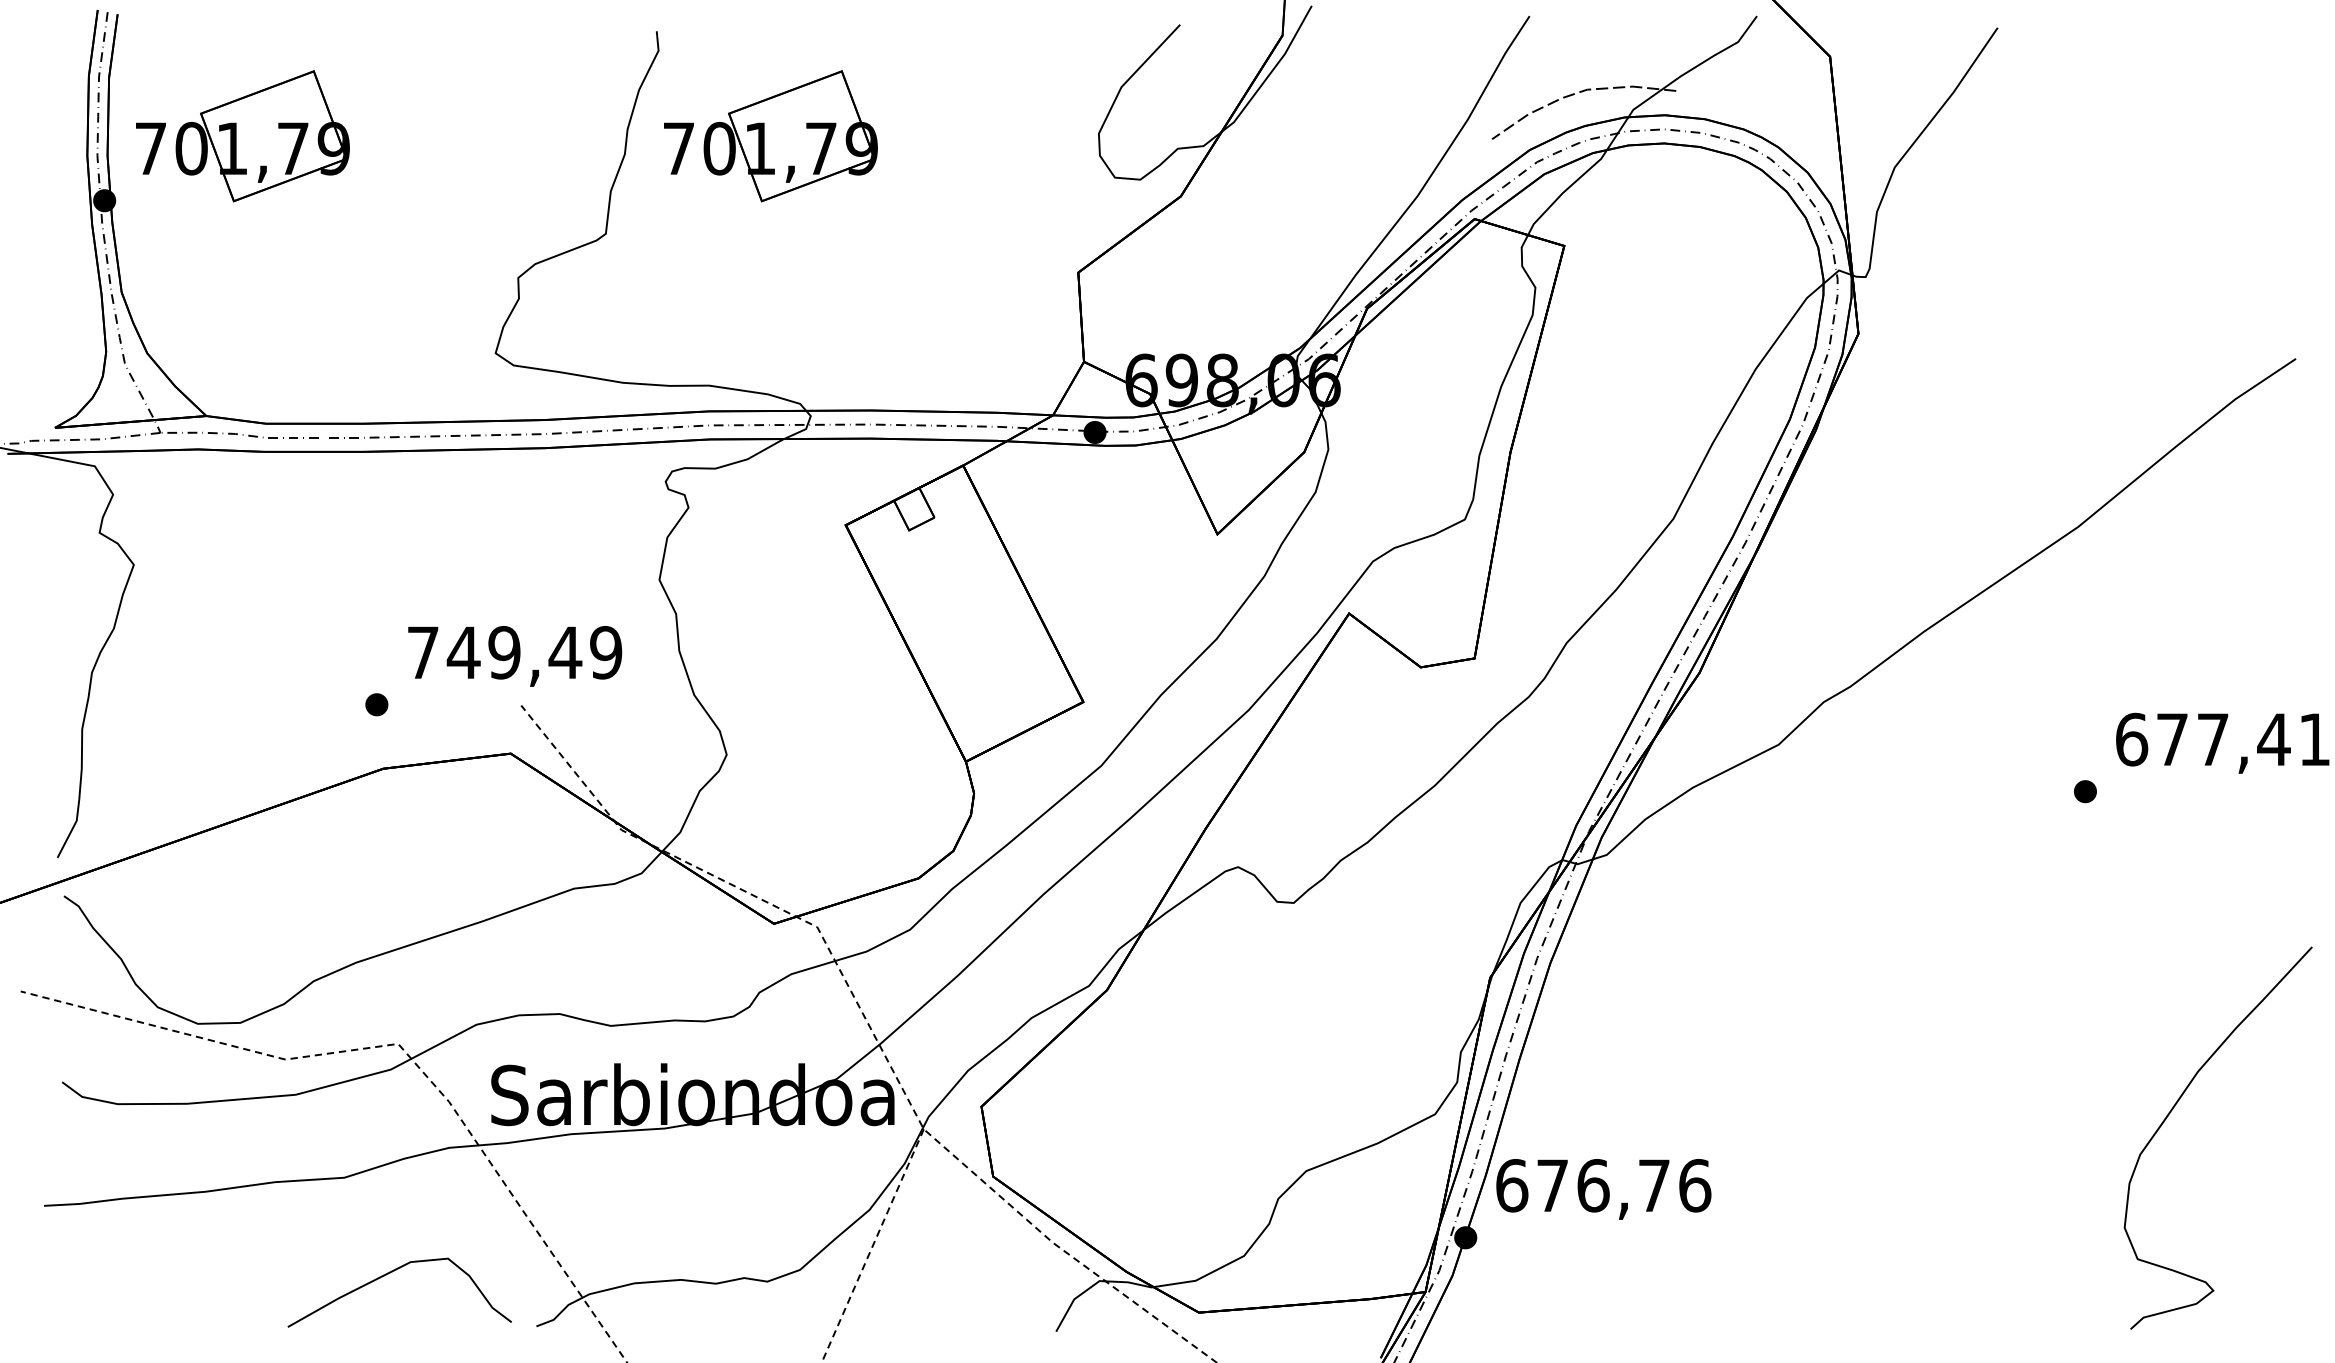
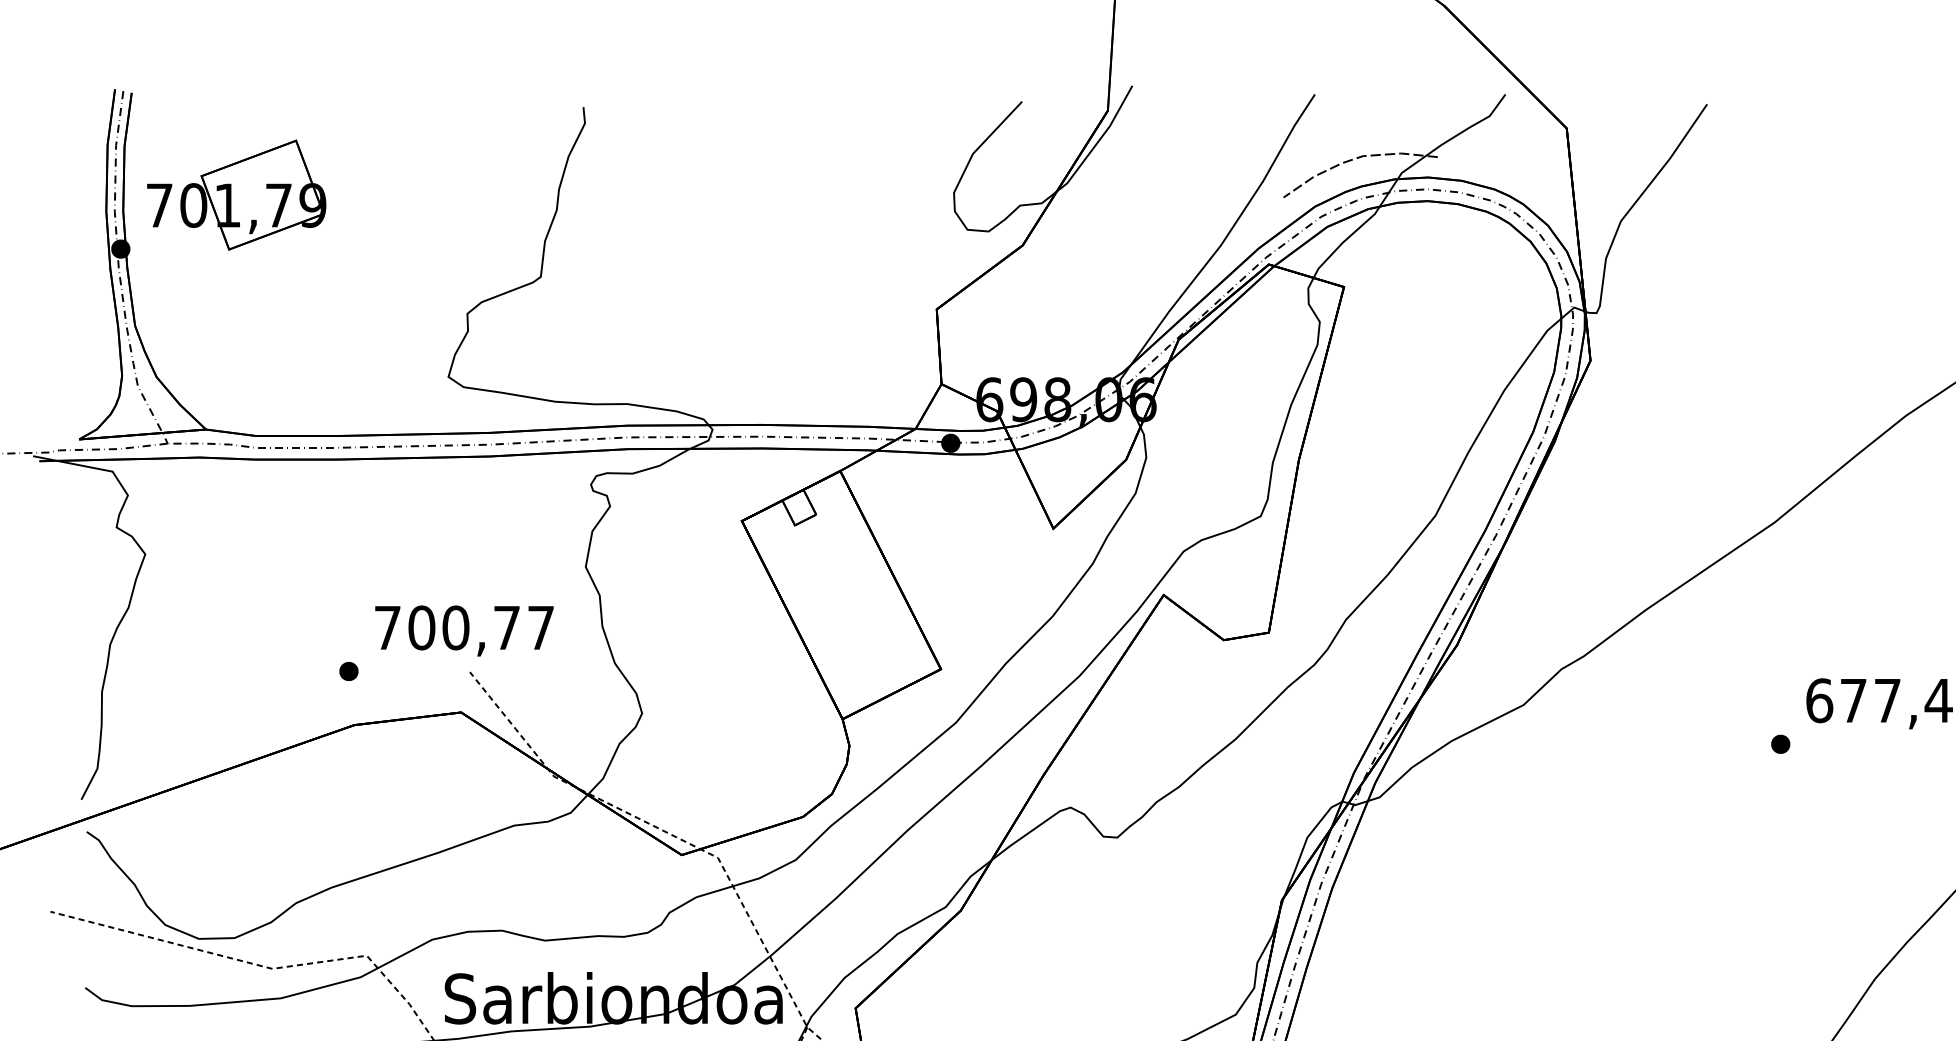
part: (770, 136) -> (678, 195), removed
text: (534, 652) -> (481, 627), 749,49 -> 700,77

